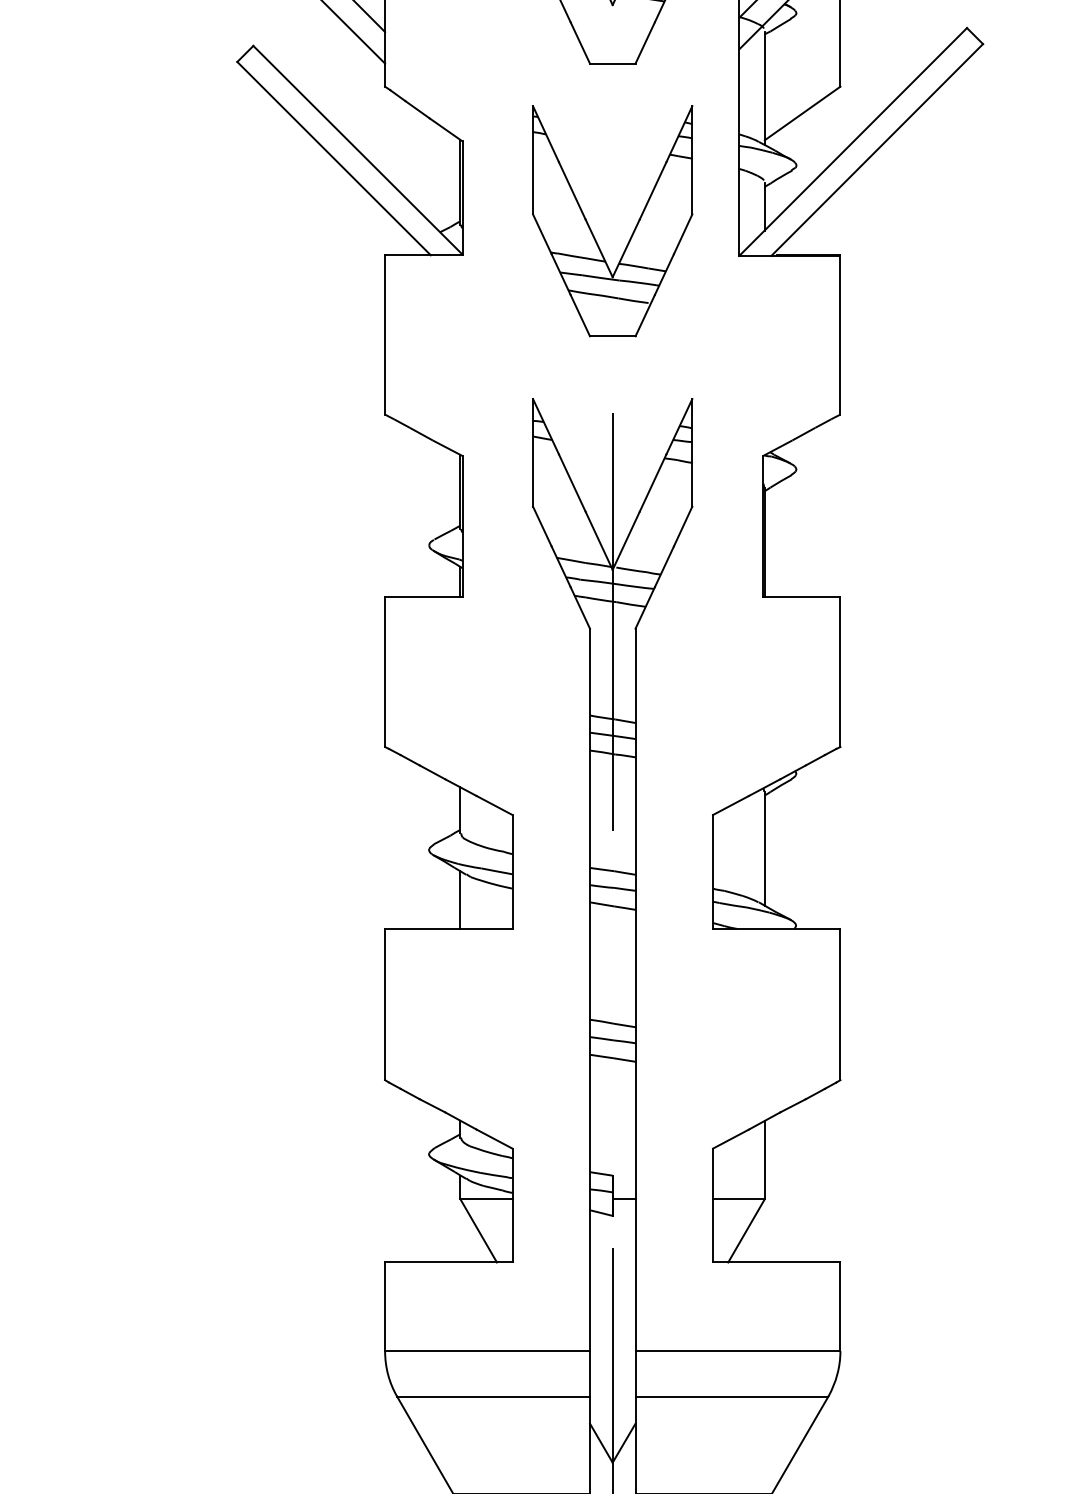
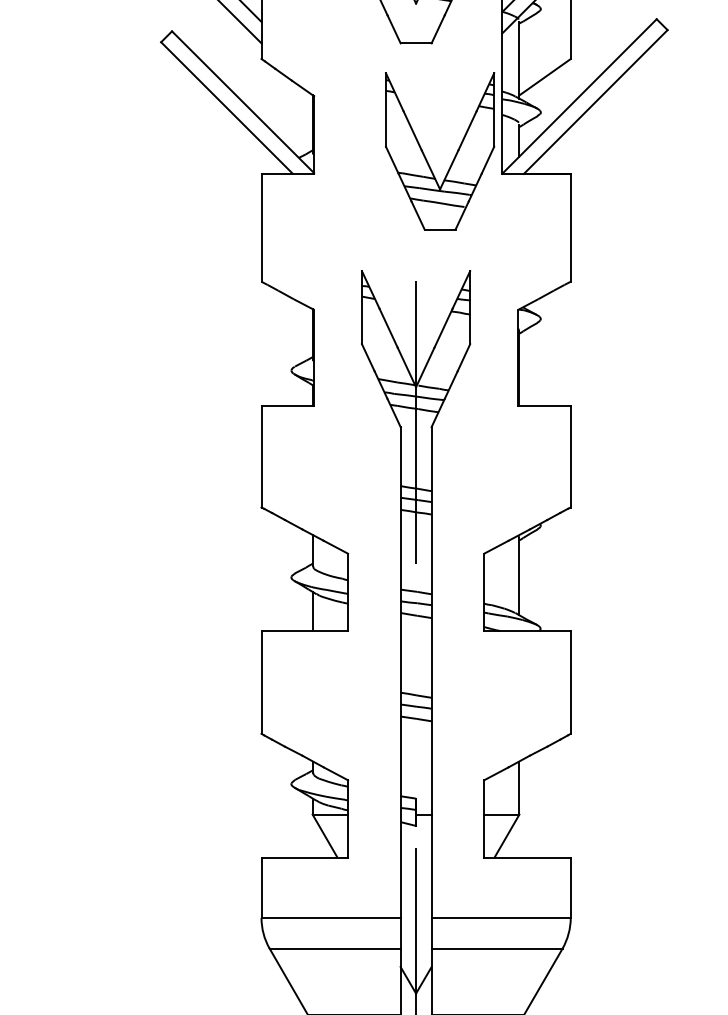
part: (632, 231) -> (453, 158), moved

